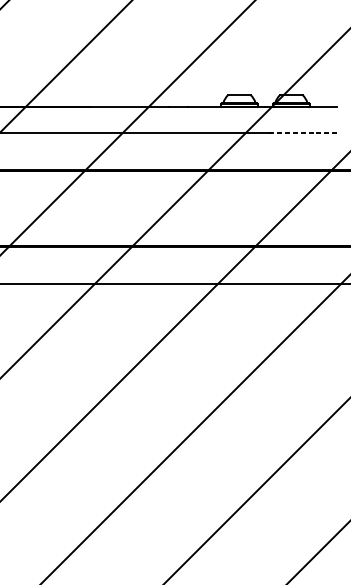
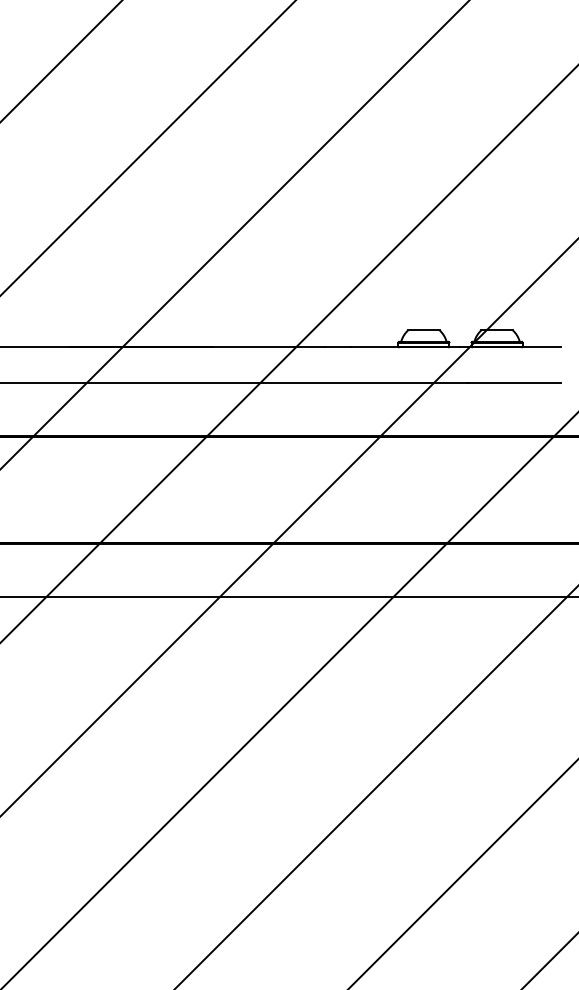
line: (303, 132) -> (514, 383), dashed -> solid

